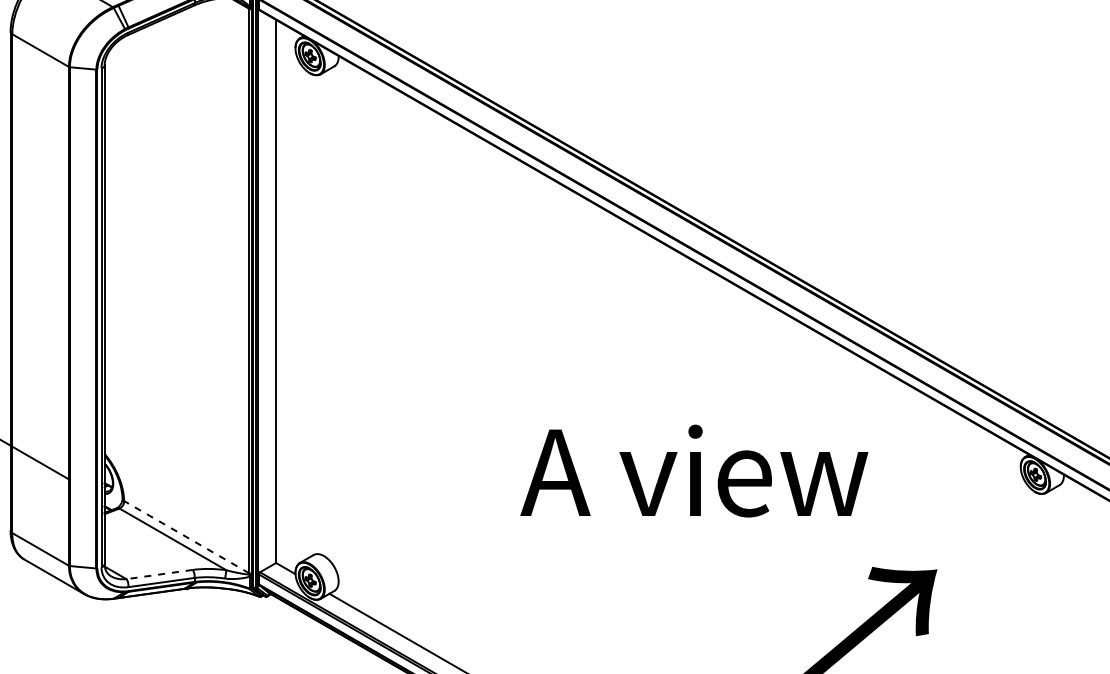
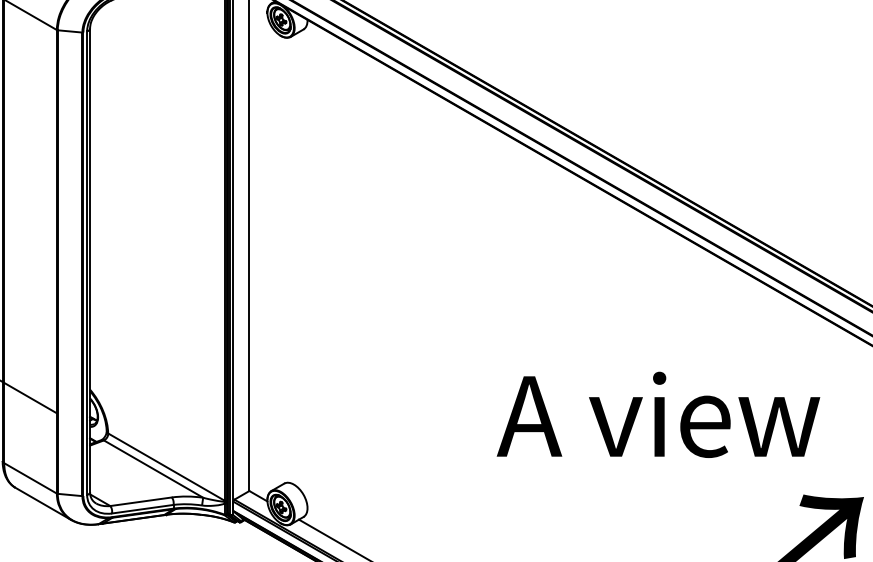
text: (694, 470) -> (658, 414), moved
line: (186, 537) -> (166, 467), dashed -> solid
line: (159, 574) -> (141, 501), dashed -> solid

